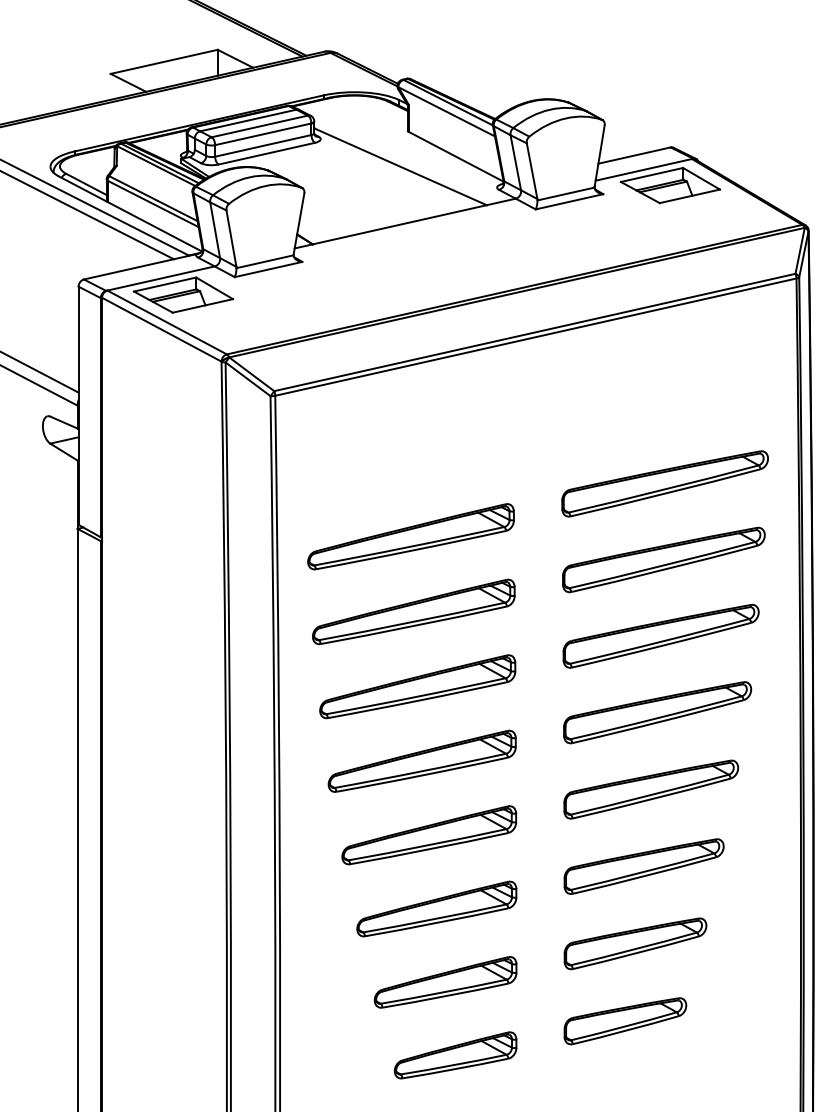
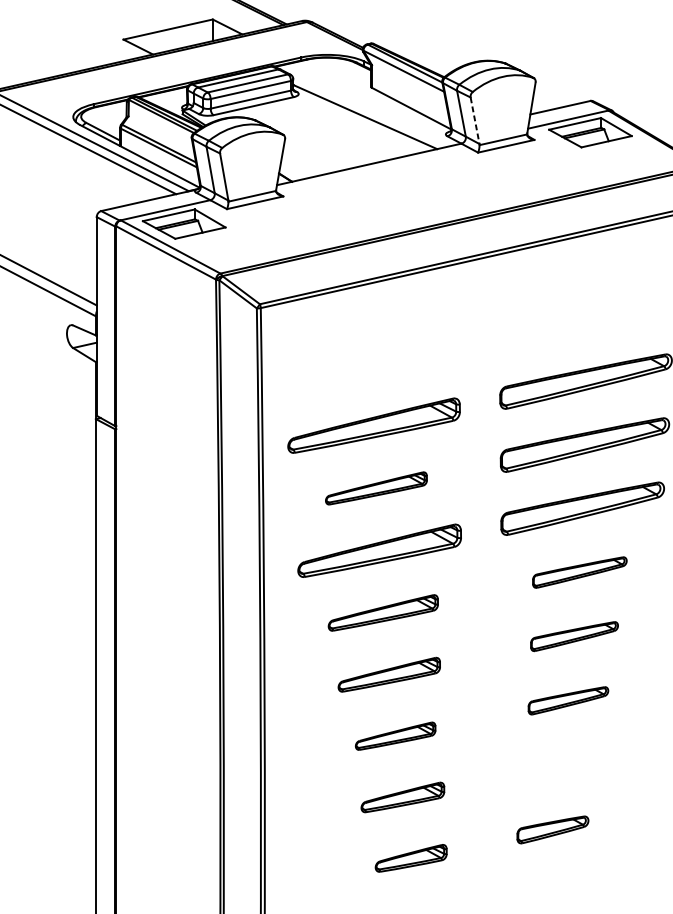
line: (532, 171) -> (475, 121), solid -> dashed
part: (413, 611) -> (376, 488), size x0.6
part: (657, 712) -> (579, 572), size x0.6
part: (421, 760) -> (382, 612), size x0.7
part: (651, 789) -> (574, 636), size x0.6
part: (429, 835) -> (389, 674), size x0.7
part: (643, 866) -> (567, 700), size x0.6
part: (436, 908) -> (395, 735), size x0.6
part: (635, 943) -> (561, 765), removed
part: (445, 982) -> (402, 797), size x0.7
part: (625, 1021) -> (552, 830), size x0.7
part: (455, 1055) -> (411, 858), size x0.7

